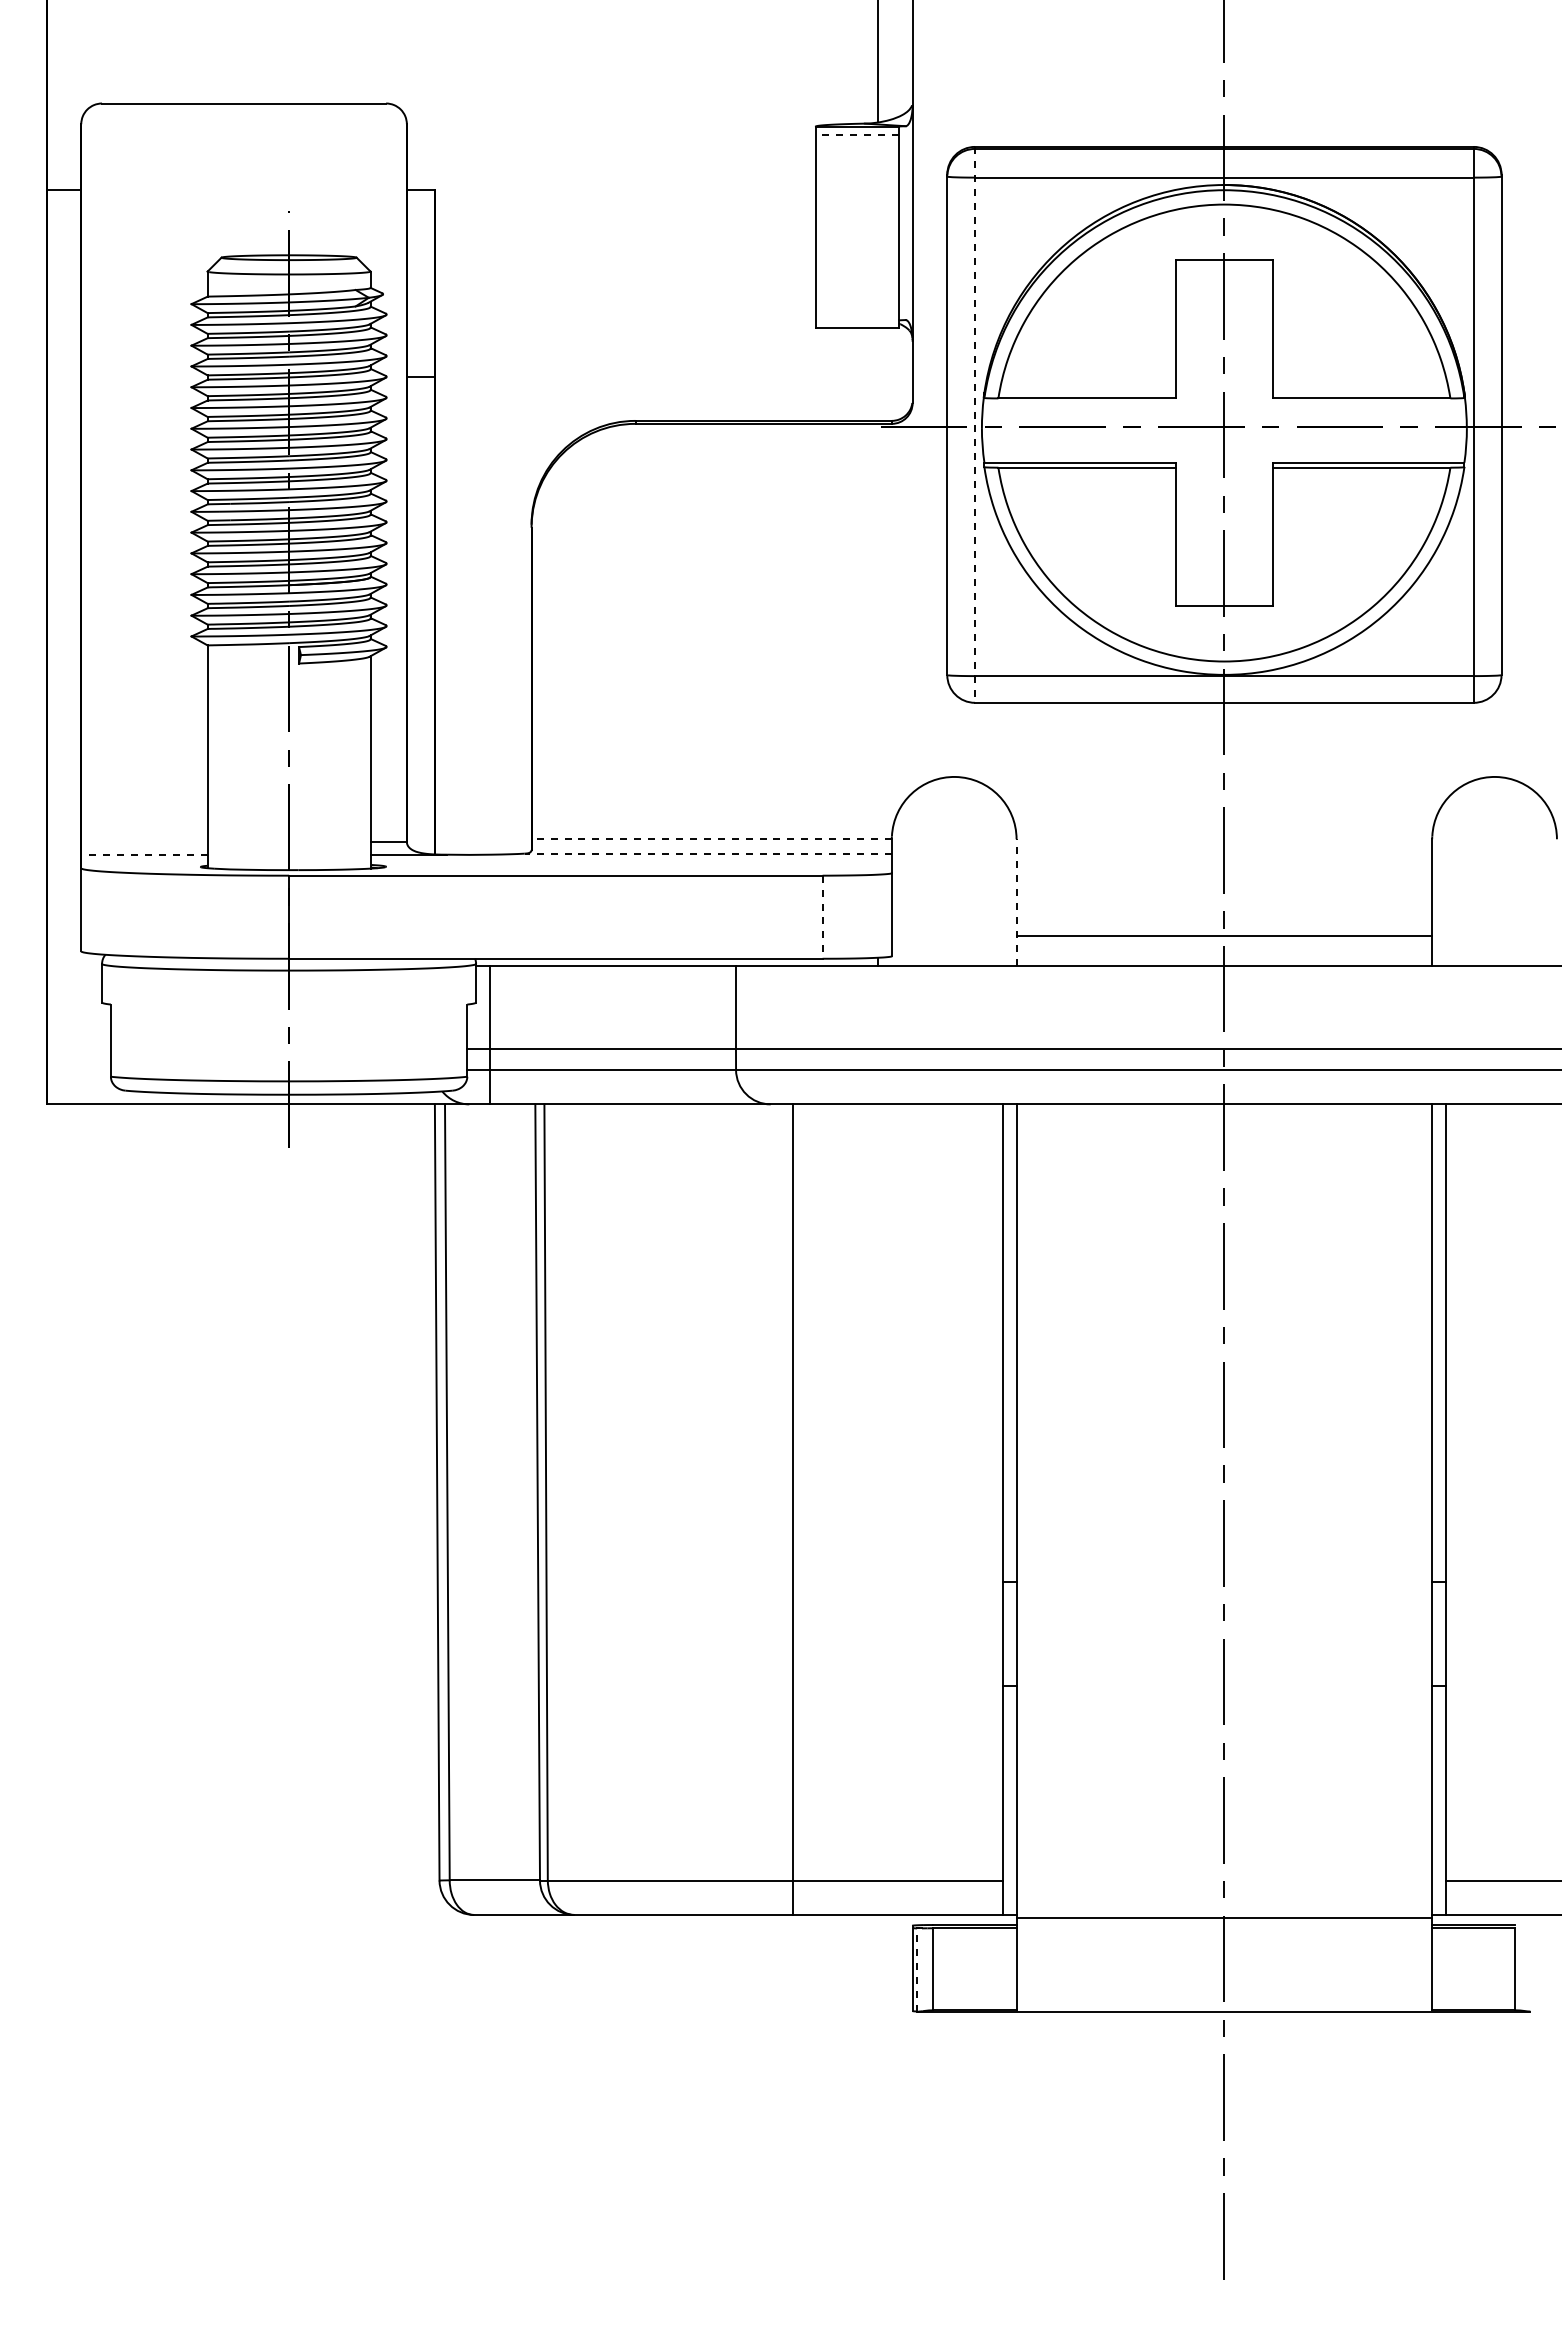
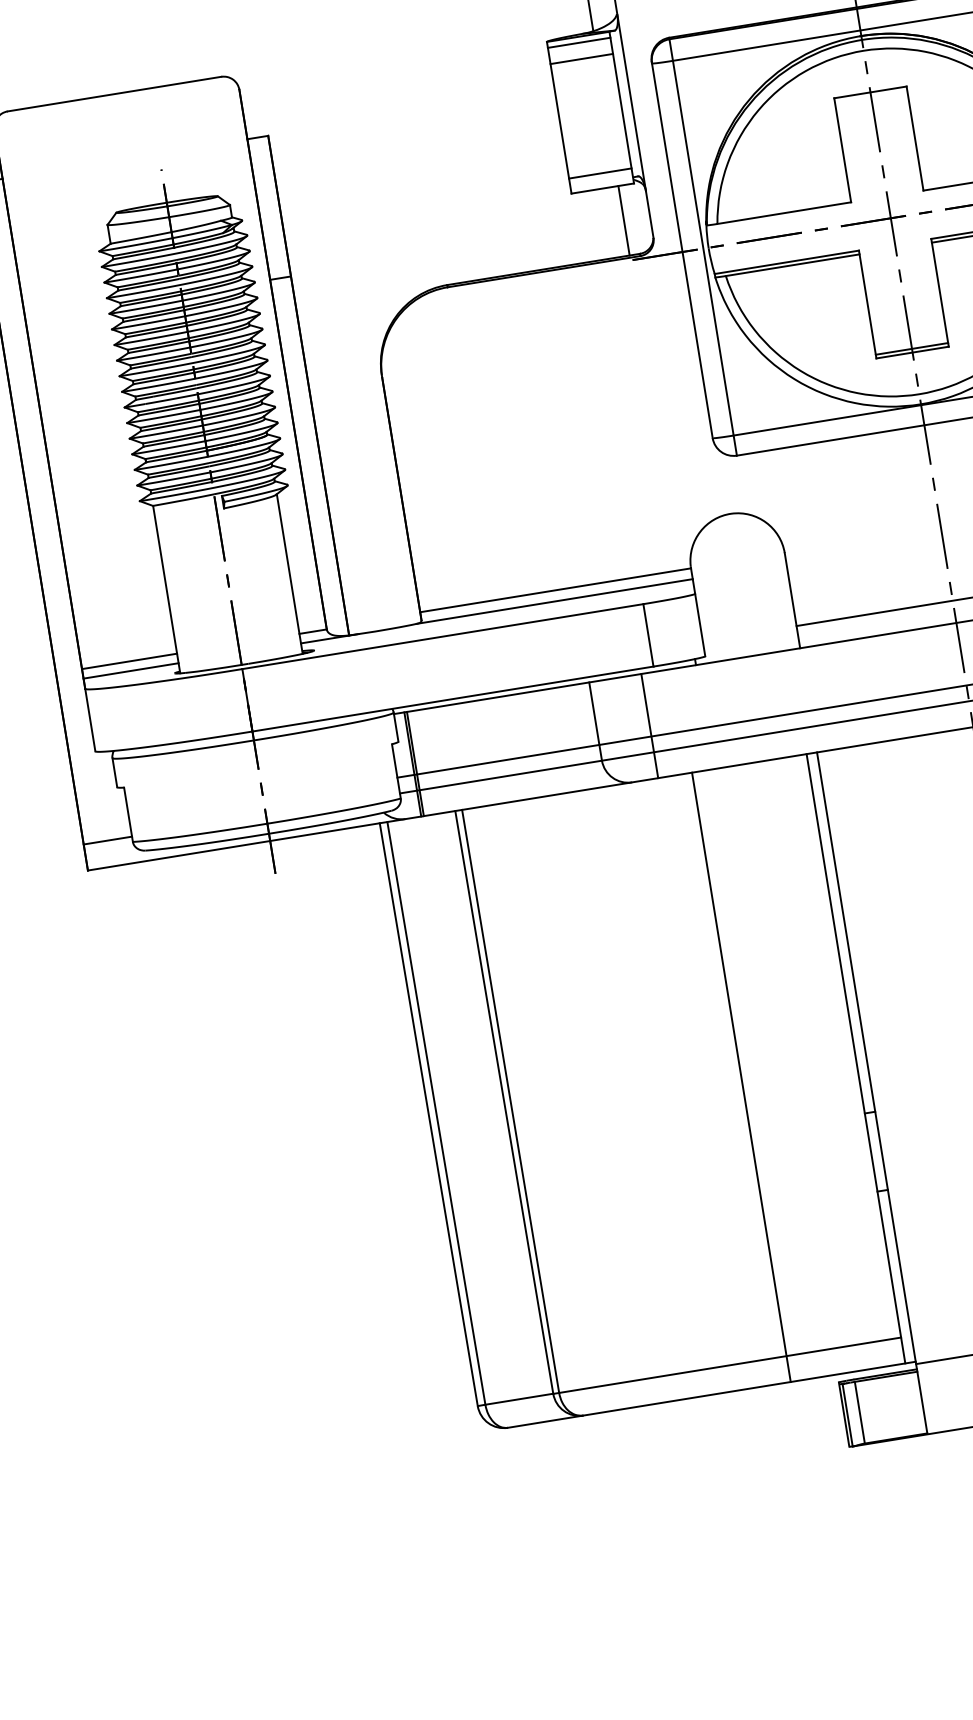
line: (857, 134) -> (579, 42), dashed -> solid
line: (856, 156) -> (581, 59), added
line: (856, 308) -> (599, 173), added
line: (877, 374) -> (623, 220), added
line: (975, 424) -> (703, 246), dashed -> solid
line: (1224, 601) -> (912, 349), added
line: (711, 839) -> (555, 590), dashed -> solid
line: (144, 842) -> (129, 661), added
line: (708, 853) -> (554, 601), dashed -> solid
line: (144, 854) -> (131, 670), dashed -> solid
line: (1016, 902) -> (792, 600), dashed -> solid
line: (822, 917) -> (648, 635), dashed -> solid
line: (493, 1034) -> (415, 763), added
line: (805, 1034) -> (649, 725), added
line: (78, 1069) -> (107, 840), added
line: (793, 1509) -> (741, 1077), moved
line: (917, 1969) -> (847, 1414), dashed -> solid

